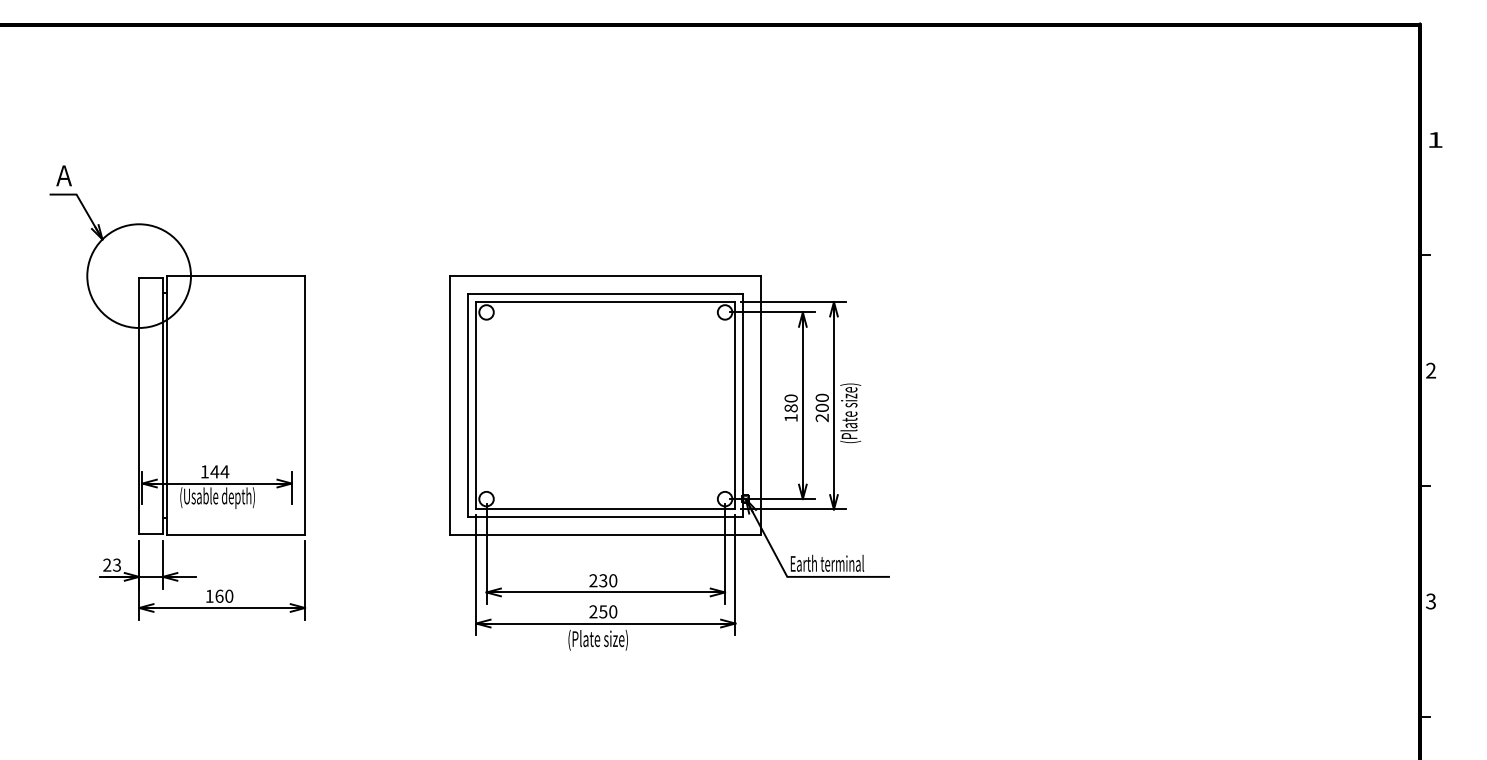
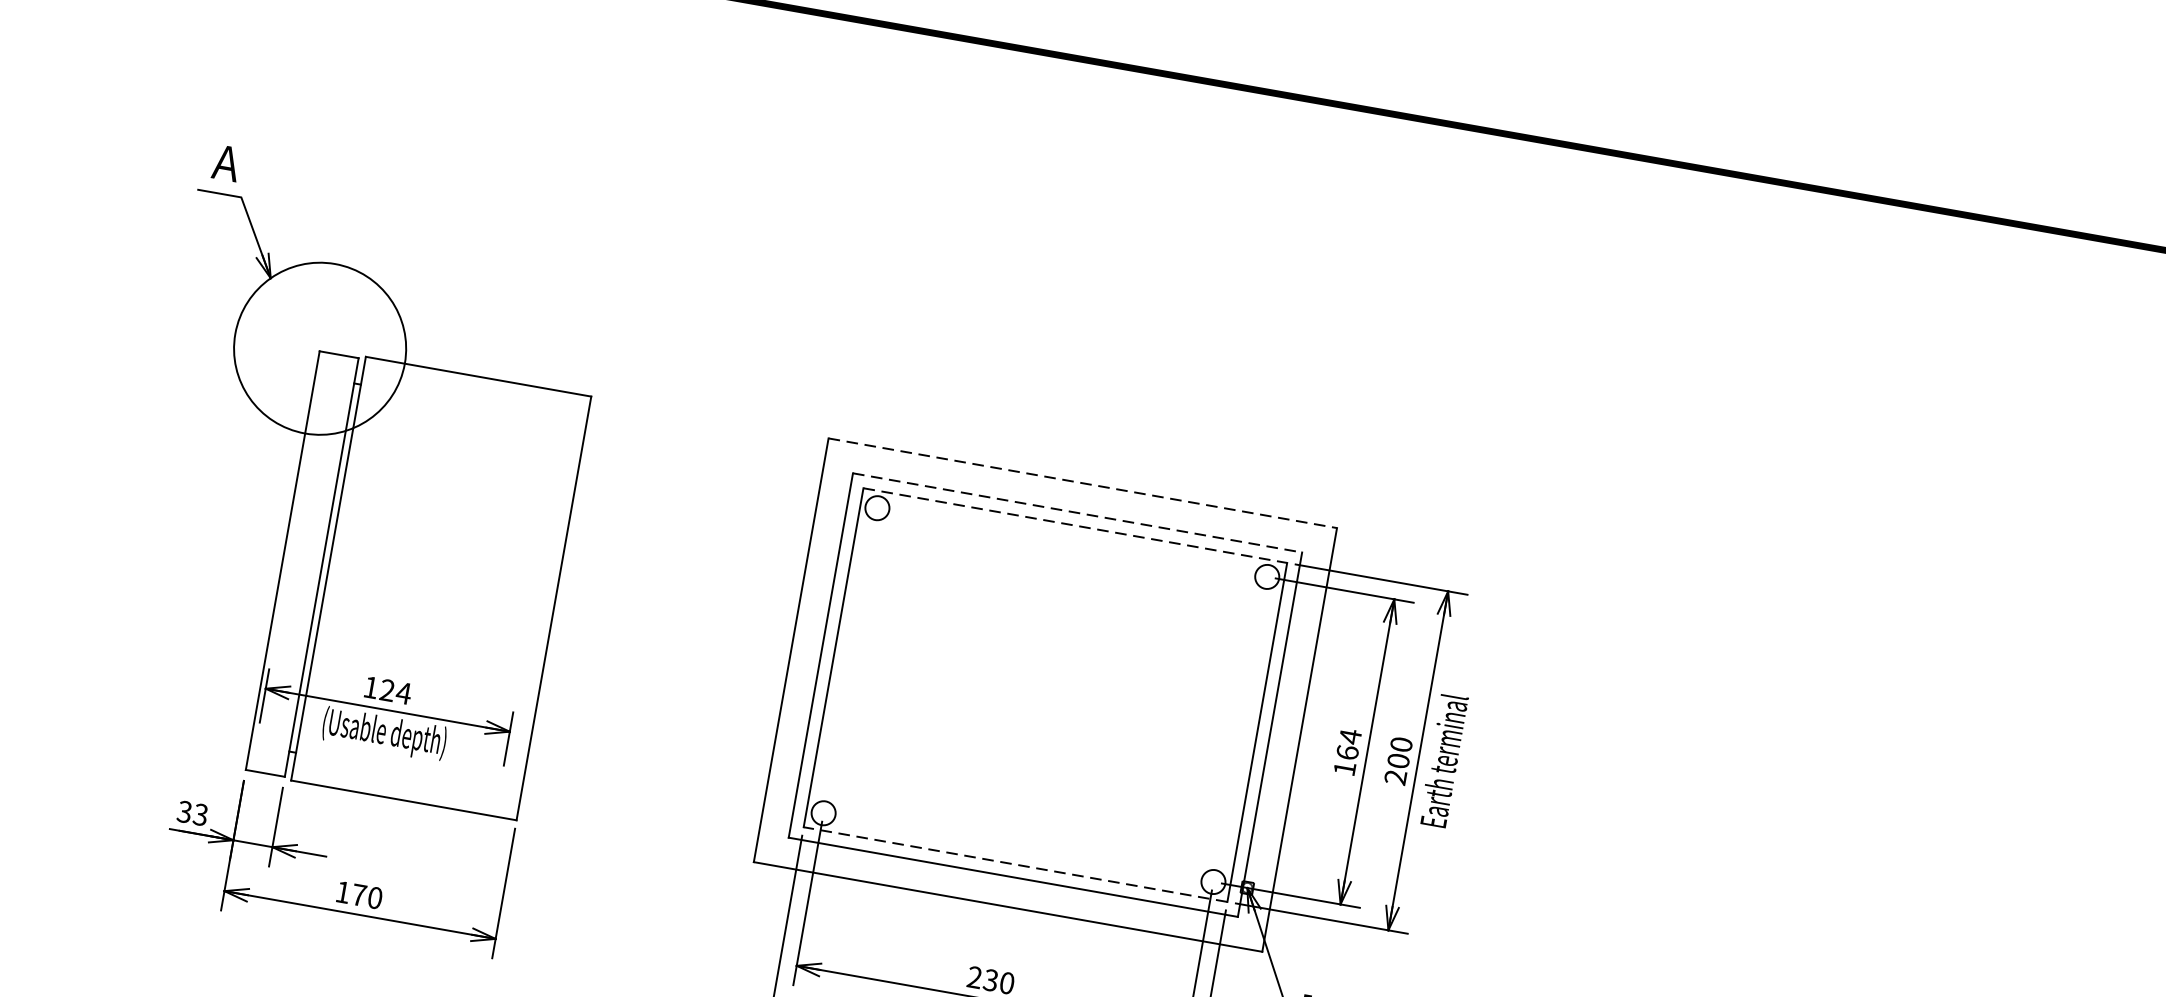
line: (605, 276) -> (1082, 483), solid -> dashed
line: (606, 294) -> (1078, 513), solid -> dashed
line: (605, 302) -> (1074, 526), solid -> dashed
text: (790, 403) -> (1347, 744), 180 -> 164
text: (850, 403) -> (1445, 761), (Plate size) -> Earth terminal
text: (214, 471) -> (386, 689), 144 -> 124
line: (605, 509) -> (1015, 864), solid -> dashed
text: (107, 565) -> (185, 812), 23 -> 33
text: (219, 595) -> (359, 893), 160 -> 170

